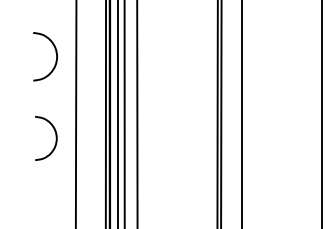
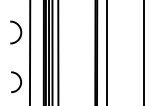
curve: (55, 139) -> (20, 82), moved

